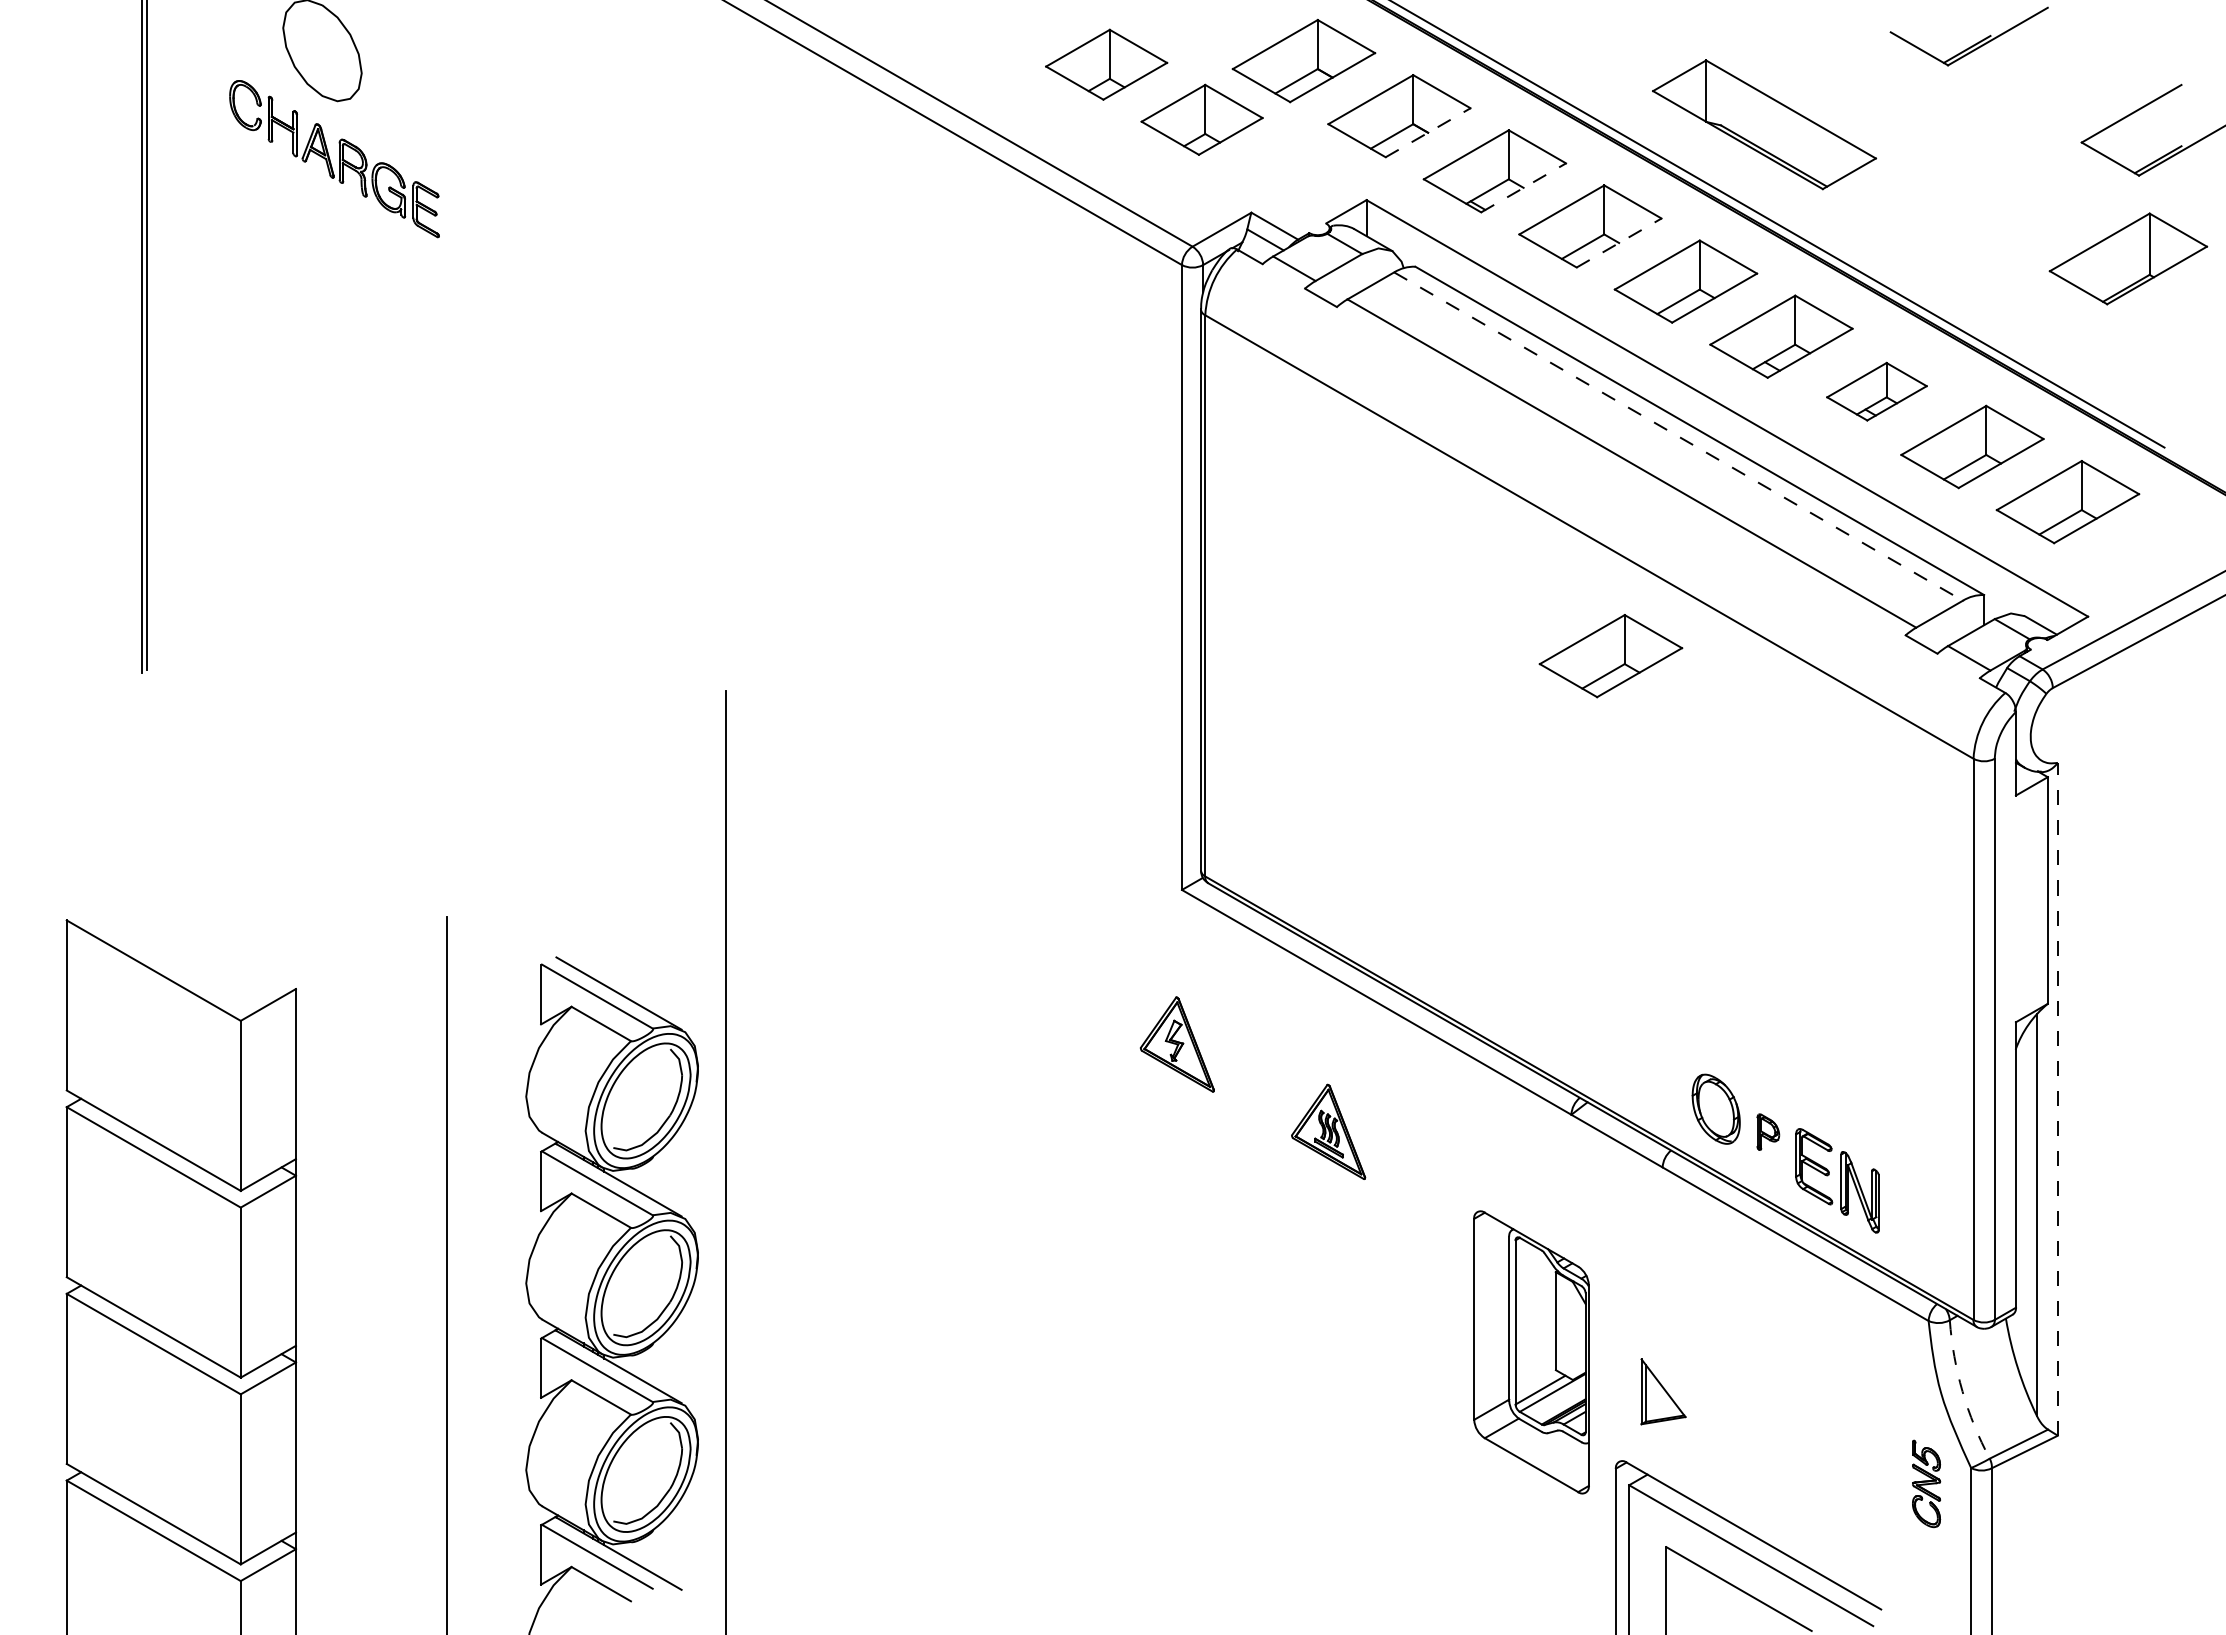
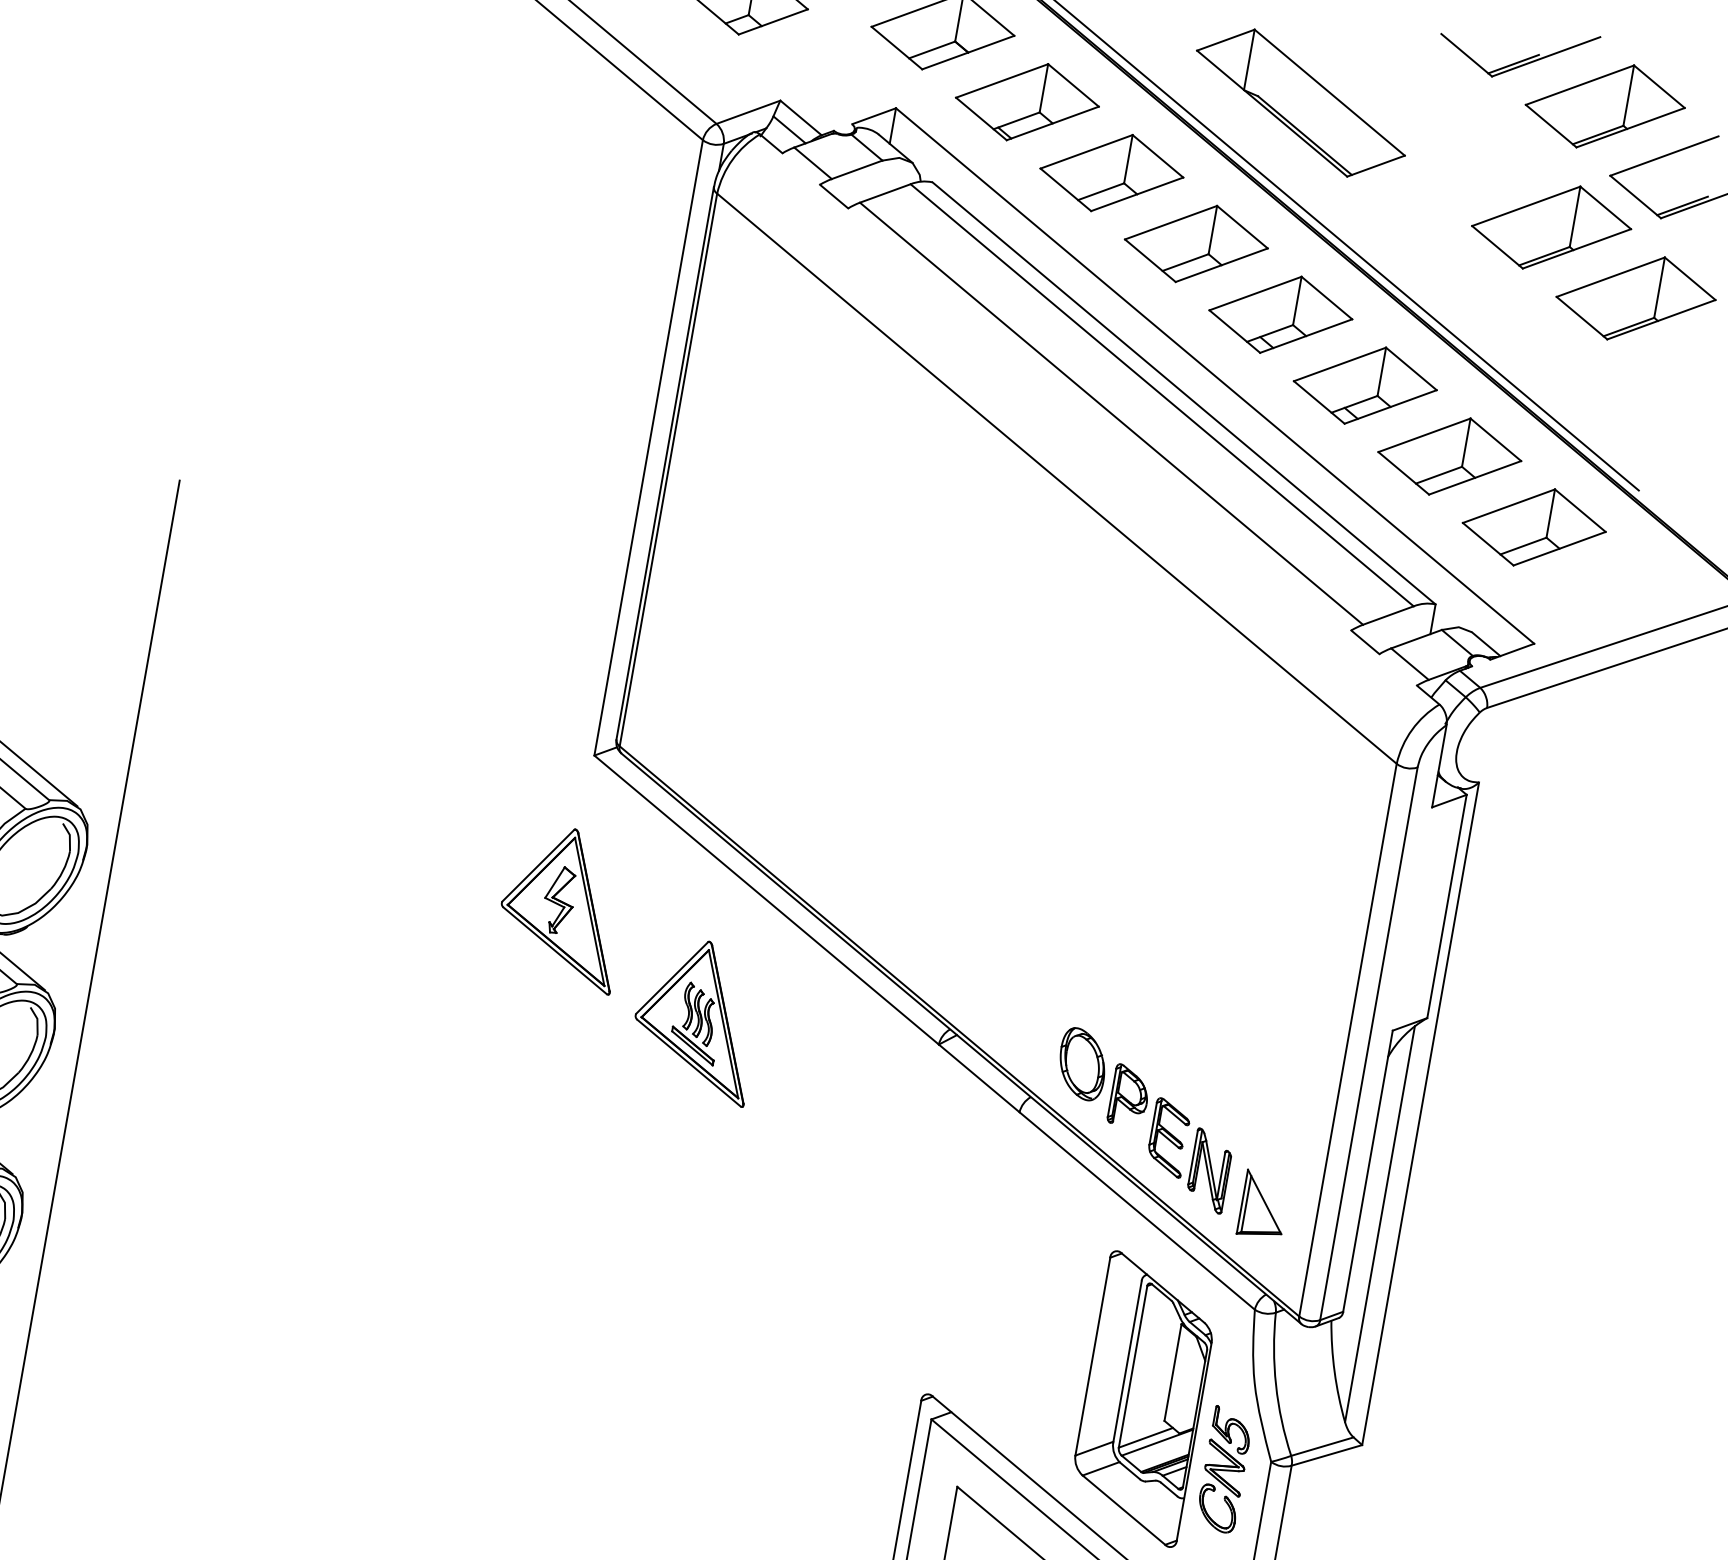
part: (2064, 74) -> (1605, 105), added
line: (1428, 132) -> (968, 52), dashed -> solid
line: (1524, 187) -> (1053, 123), dashed -> solid
part: (2032, 203) -> (1551, 227), added
line: (1619, 242) -> (1137, 193), dashed -> solid
part: (1876, 391) -> (1364, 385), size x1.43
line: (1678, 436) -> (1162, 395), dashed -> solid
part: (1610, 656) -> (1056, 600), removed
part: (1177, 1044) -> (563, 906), size x1.67
line: (2057, 1098) -> (1420, 1112), dashed -> solid
part: (1328, 1131) -> (696, 1018), size x1.67
part: (1768, 1131) -> (1130, 1095), size x1.67
part: (1531, 1352) -> (1143, 1399), moved
part: (1663, 1391) -> (1264, 1205), moved
arc: (1962, 1391) -> (1275, 1385), dashed -> solid
part: (1926, 1483) -> (1224, 1469), size x1.43

